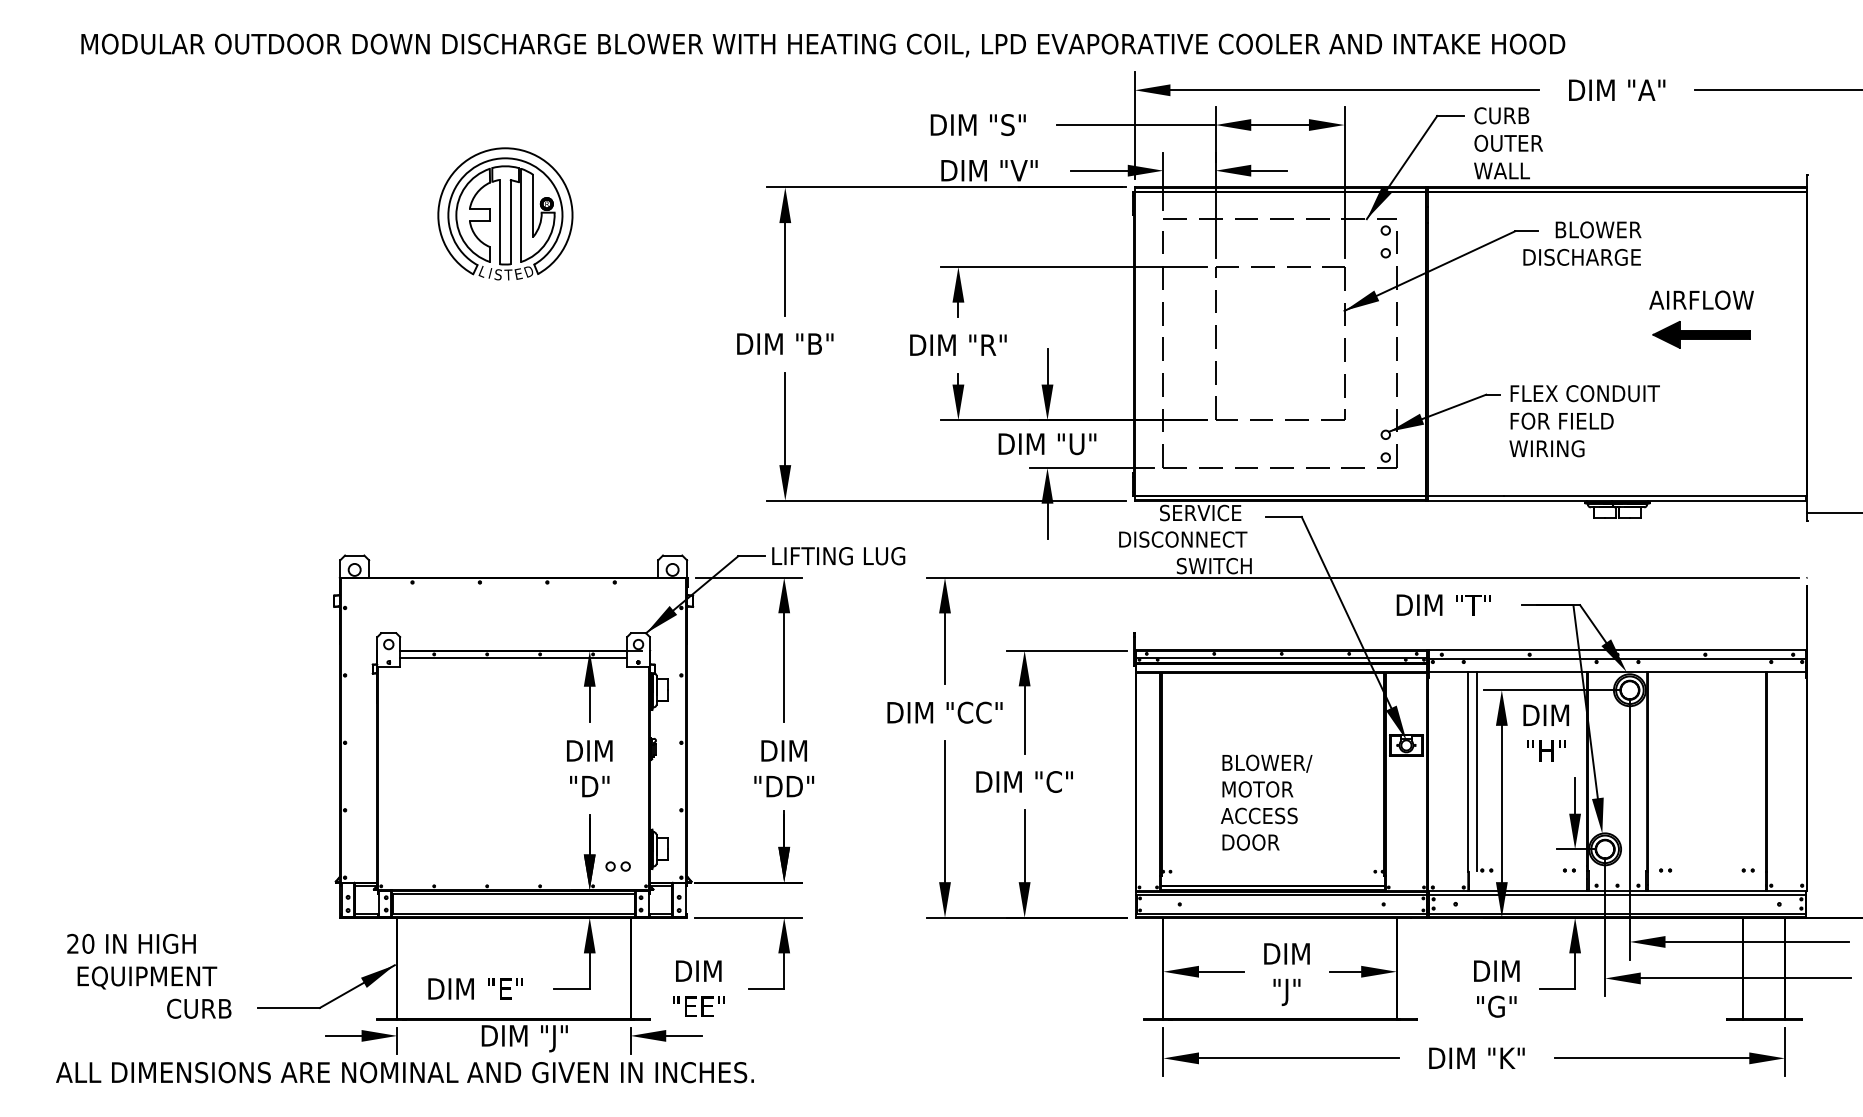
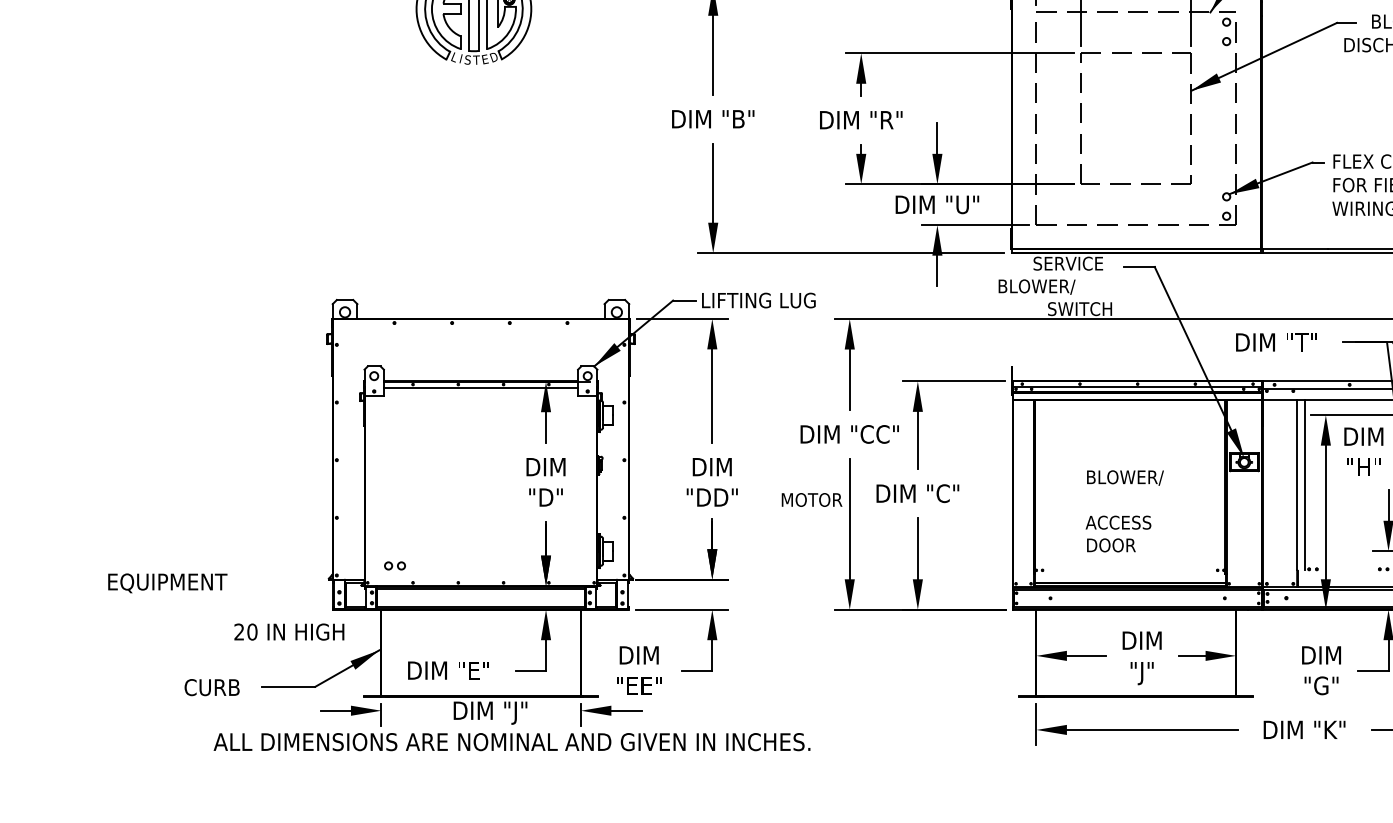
text: (1184, 540) -> (1054, 287), DISCONNECT -> BLOWER/
text: (1257, 789) -> (811, 500), moved
part: (617, 866) -> (394, 565), moved
text: (131, 943) -> (289, 631), moved
text: (147, 977) -> (167, 583), moved
text: (404, 1072) -> (511, 742), moved

